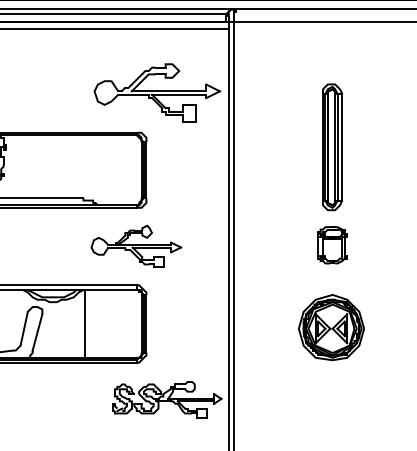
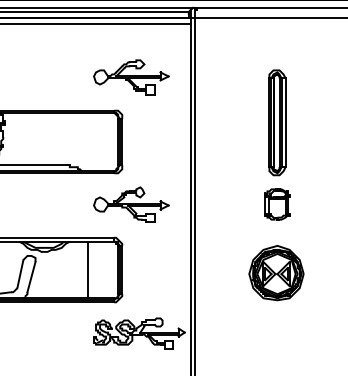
part: (157, 92) -> (131, 77), size x0.71
part: (136, 245) -> (131, 203), moved
line: (85, 323) -> (88, 269), moved

